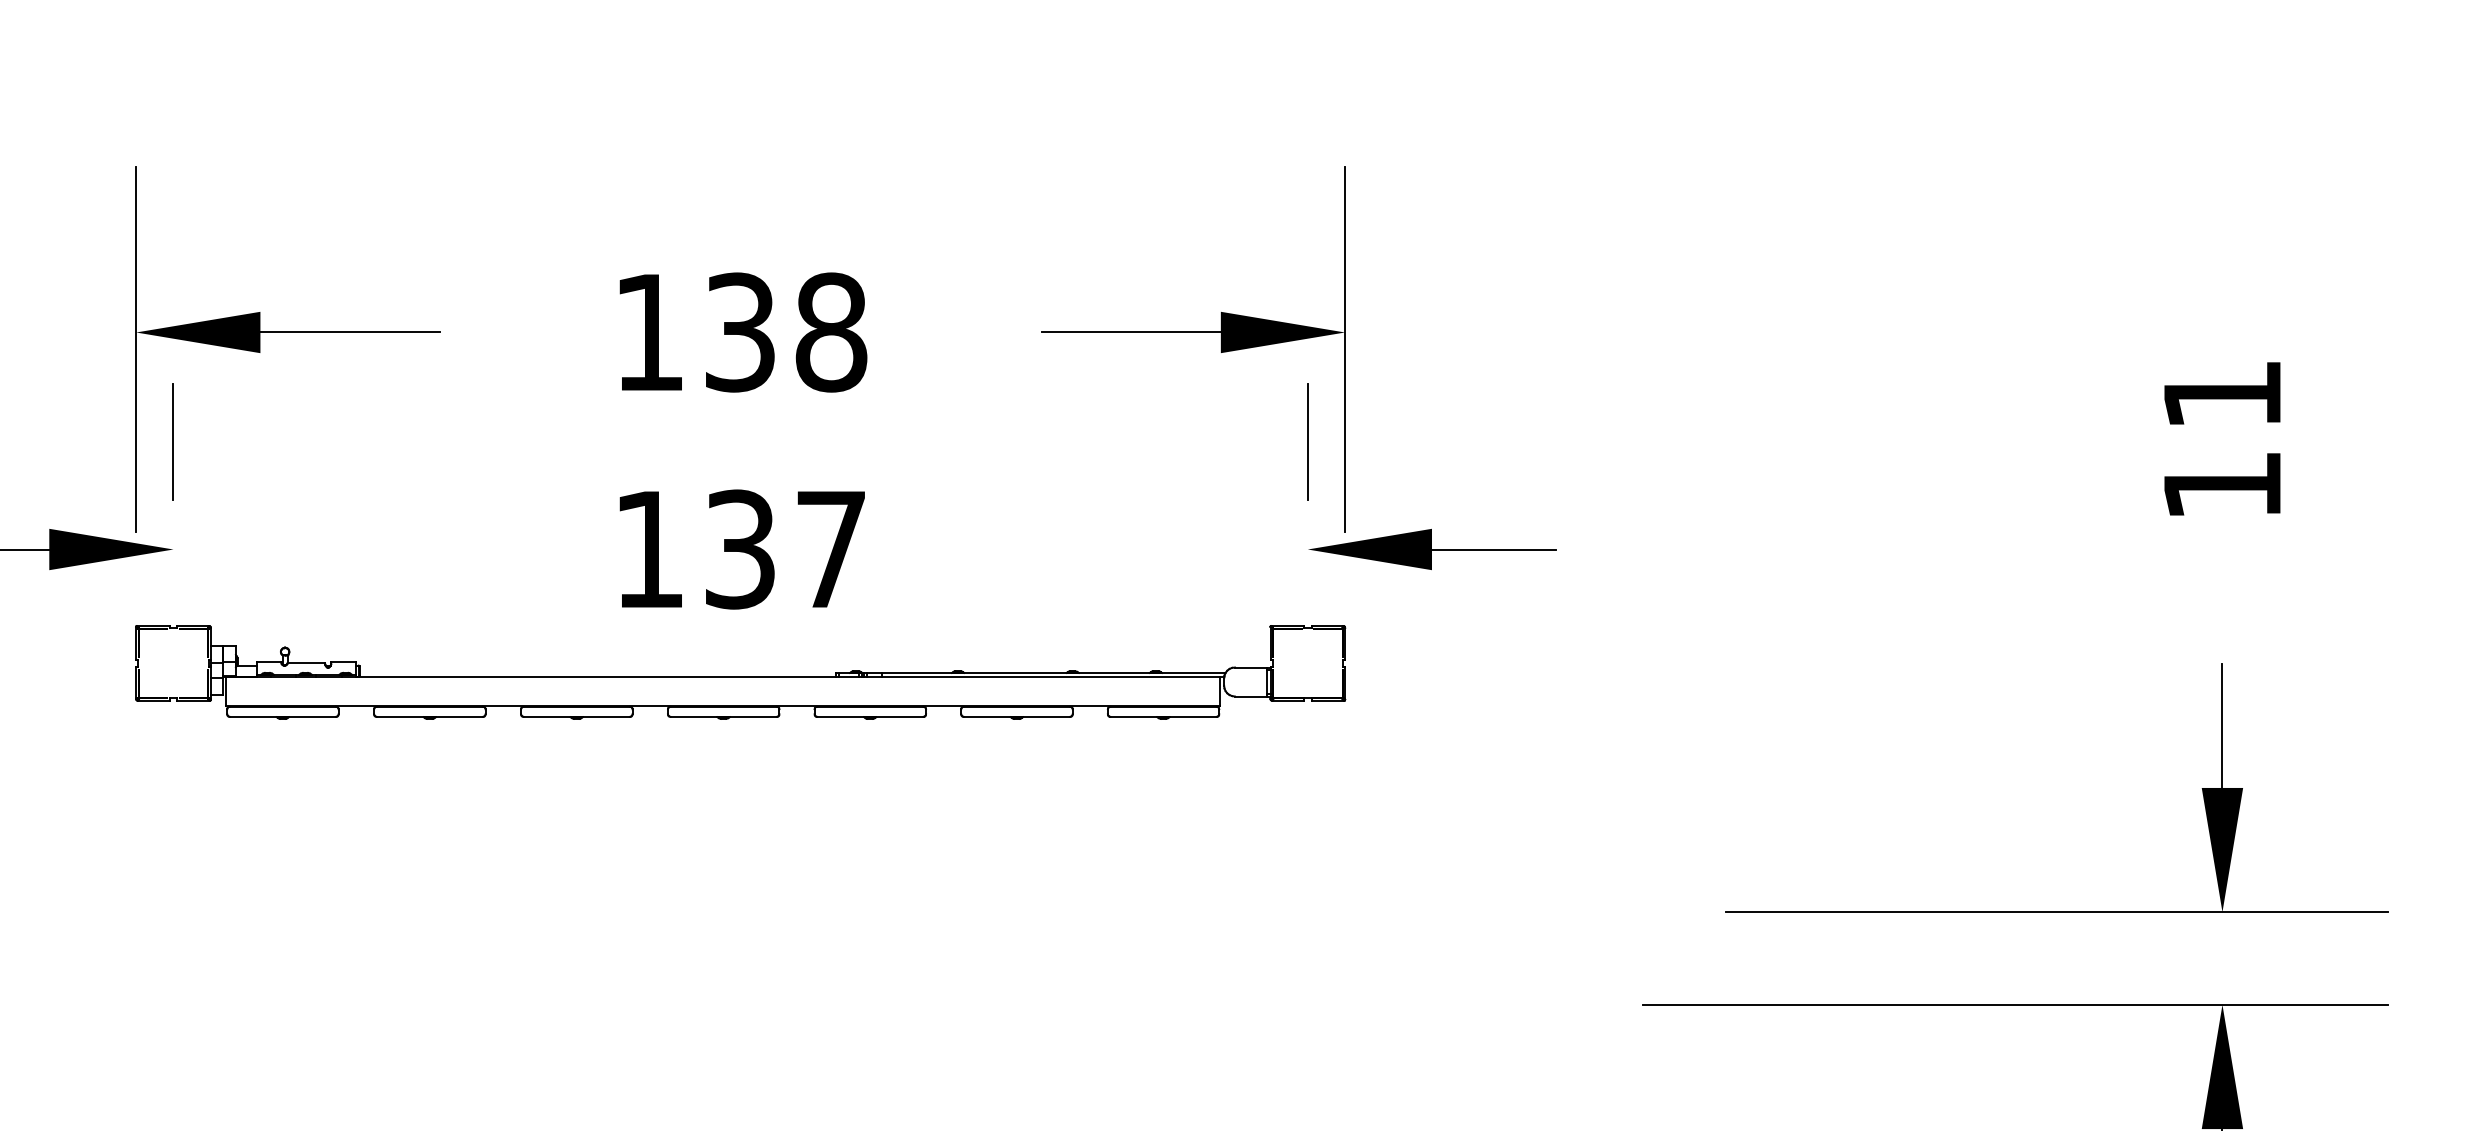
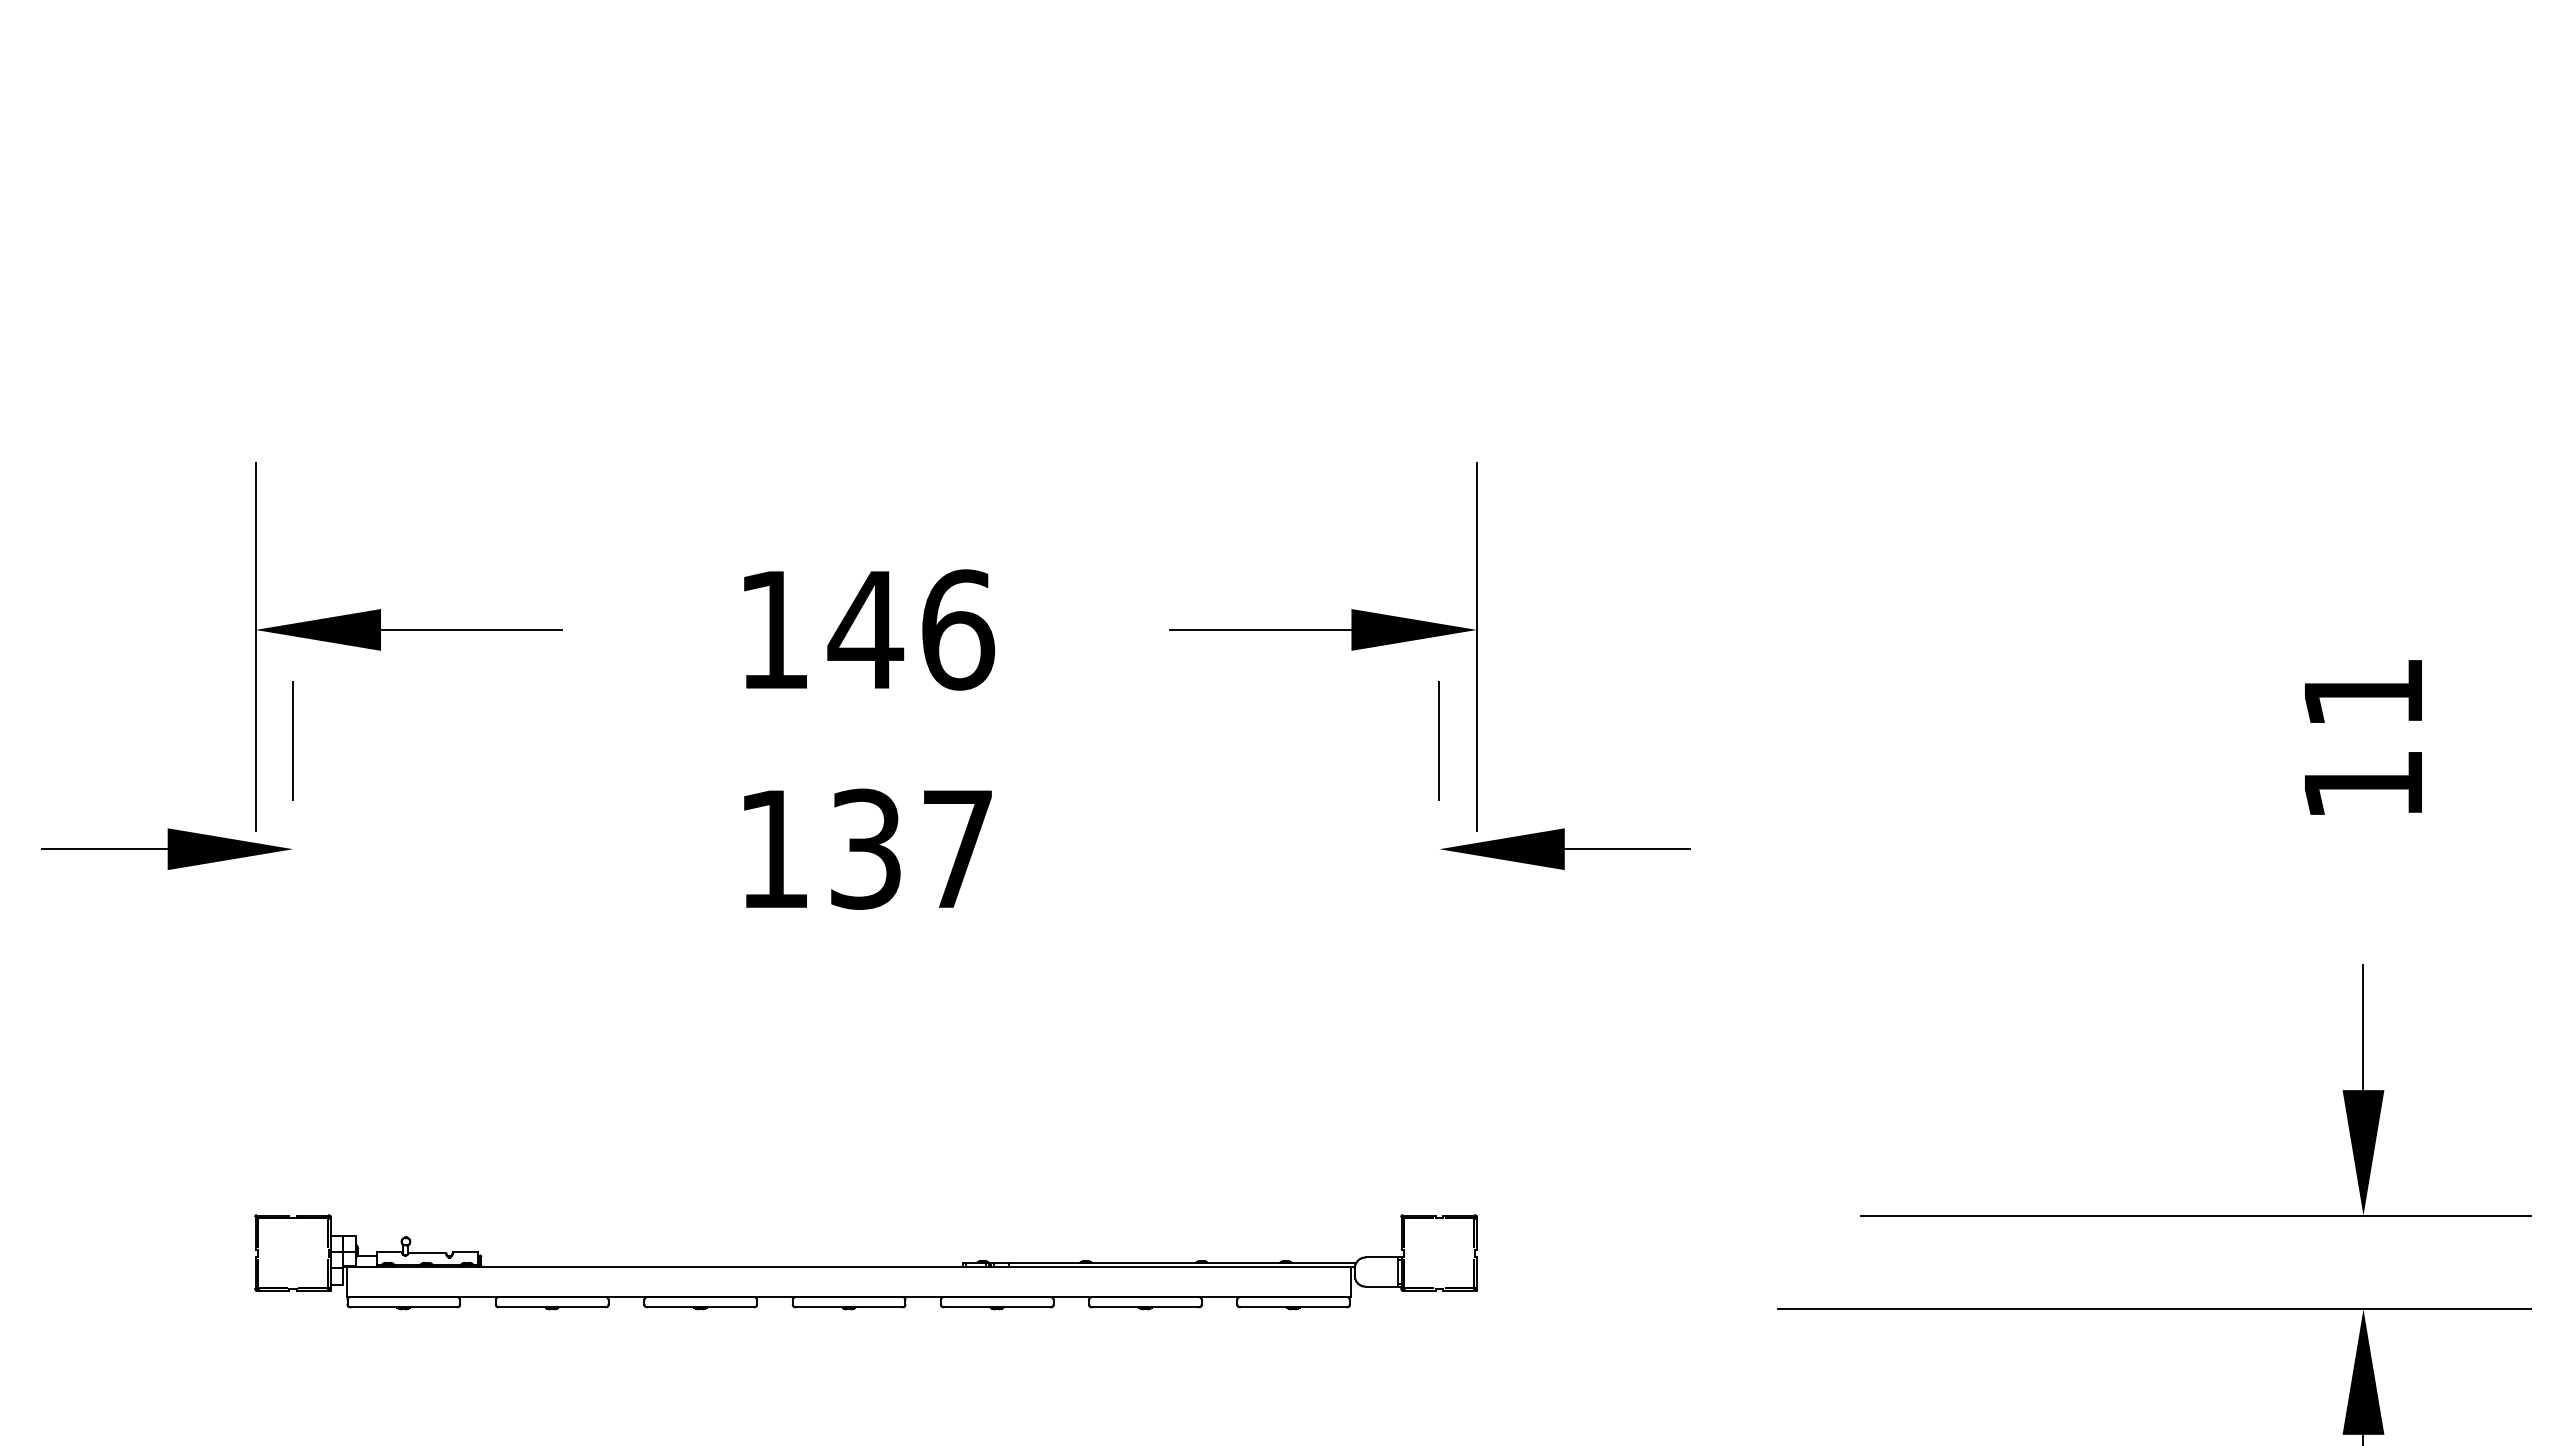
text: (785, 332) -> (911, 629), 138 -> 146
part: (739, 672) -> (865, 1262), moved

